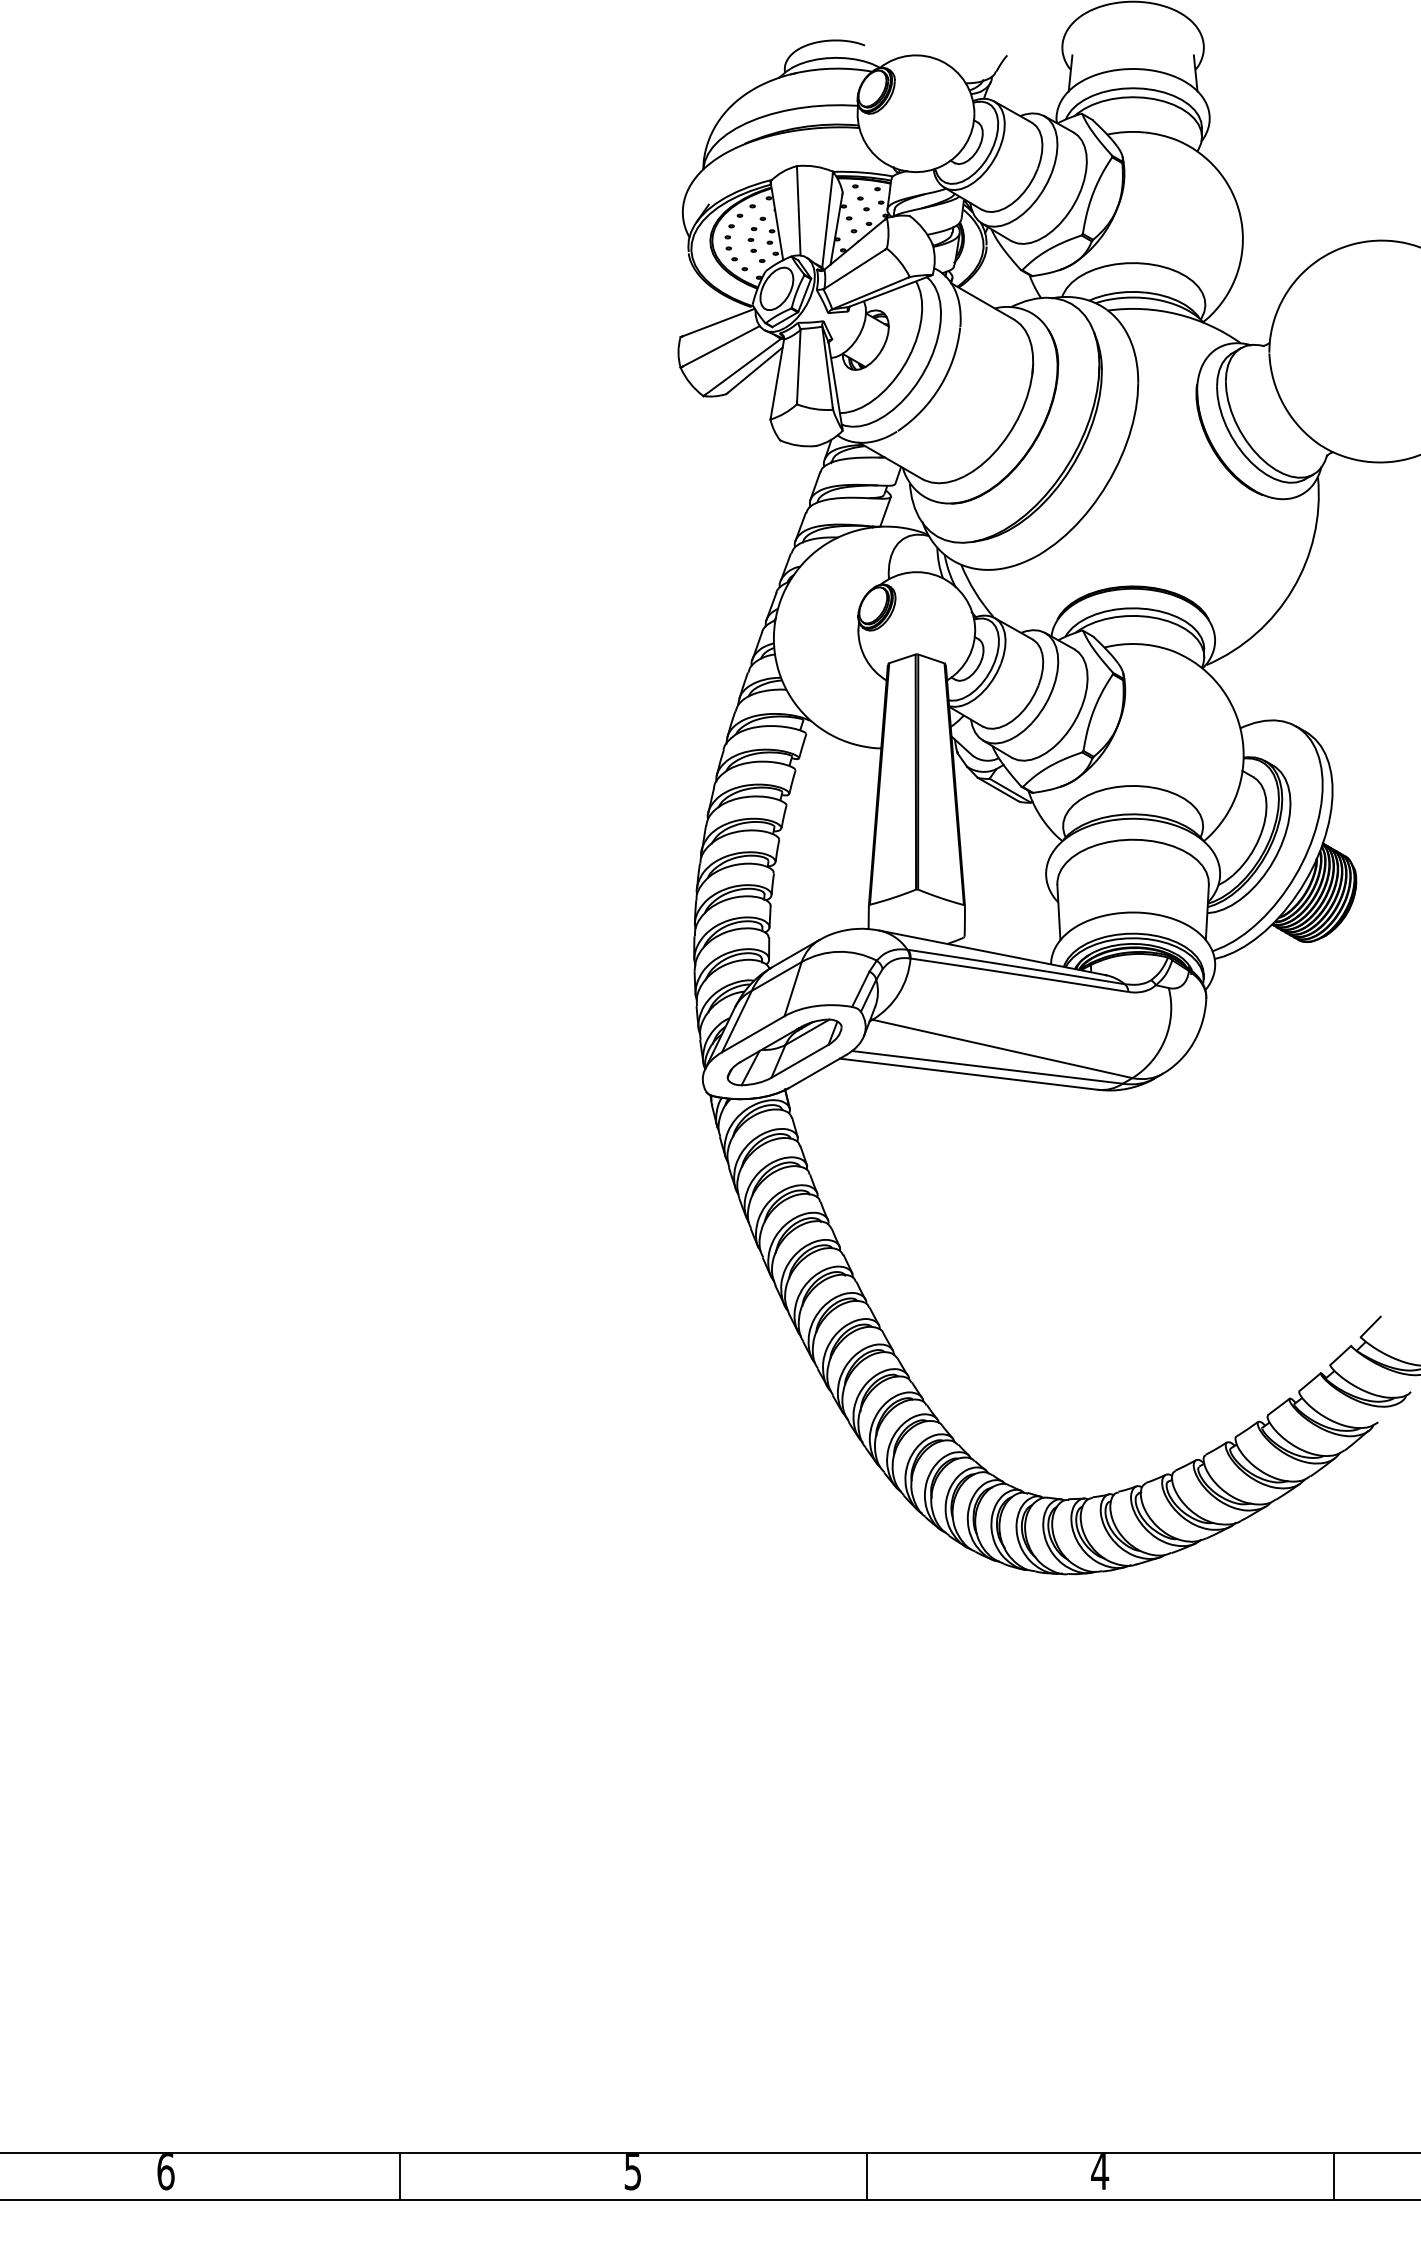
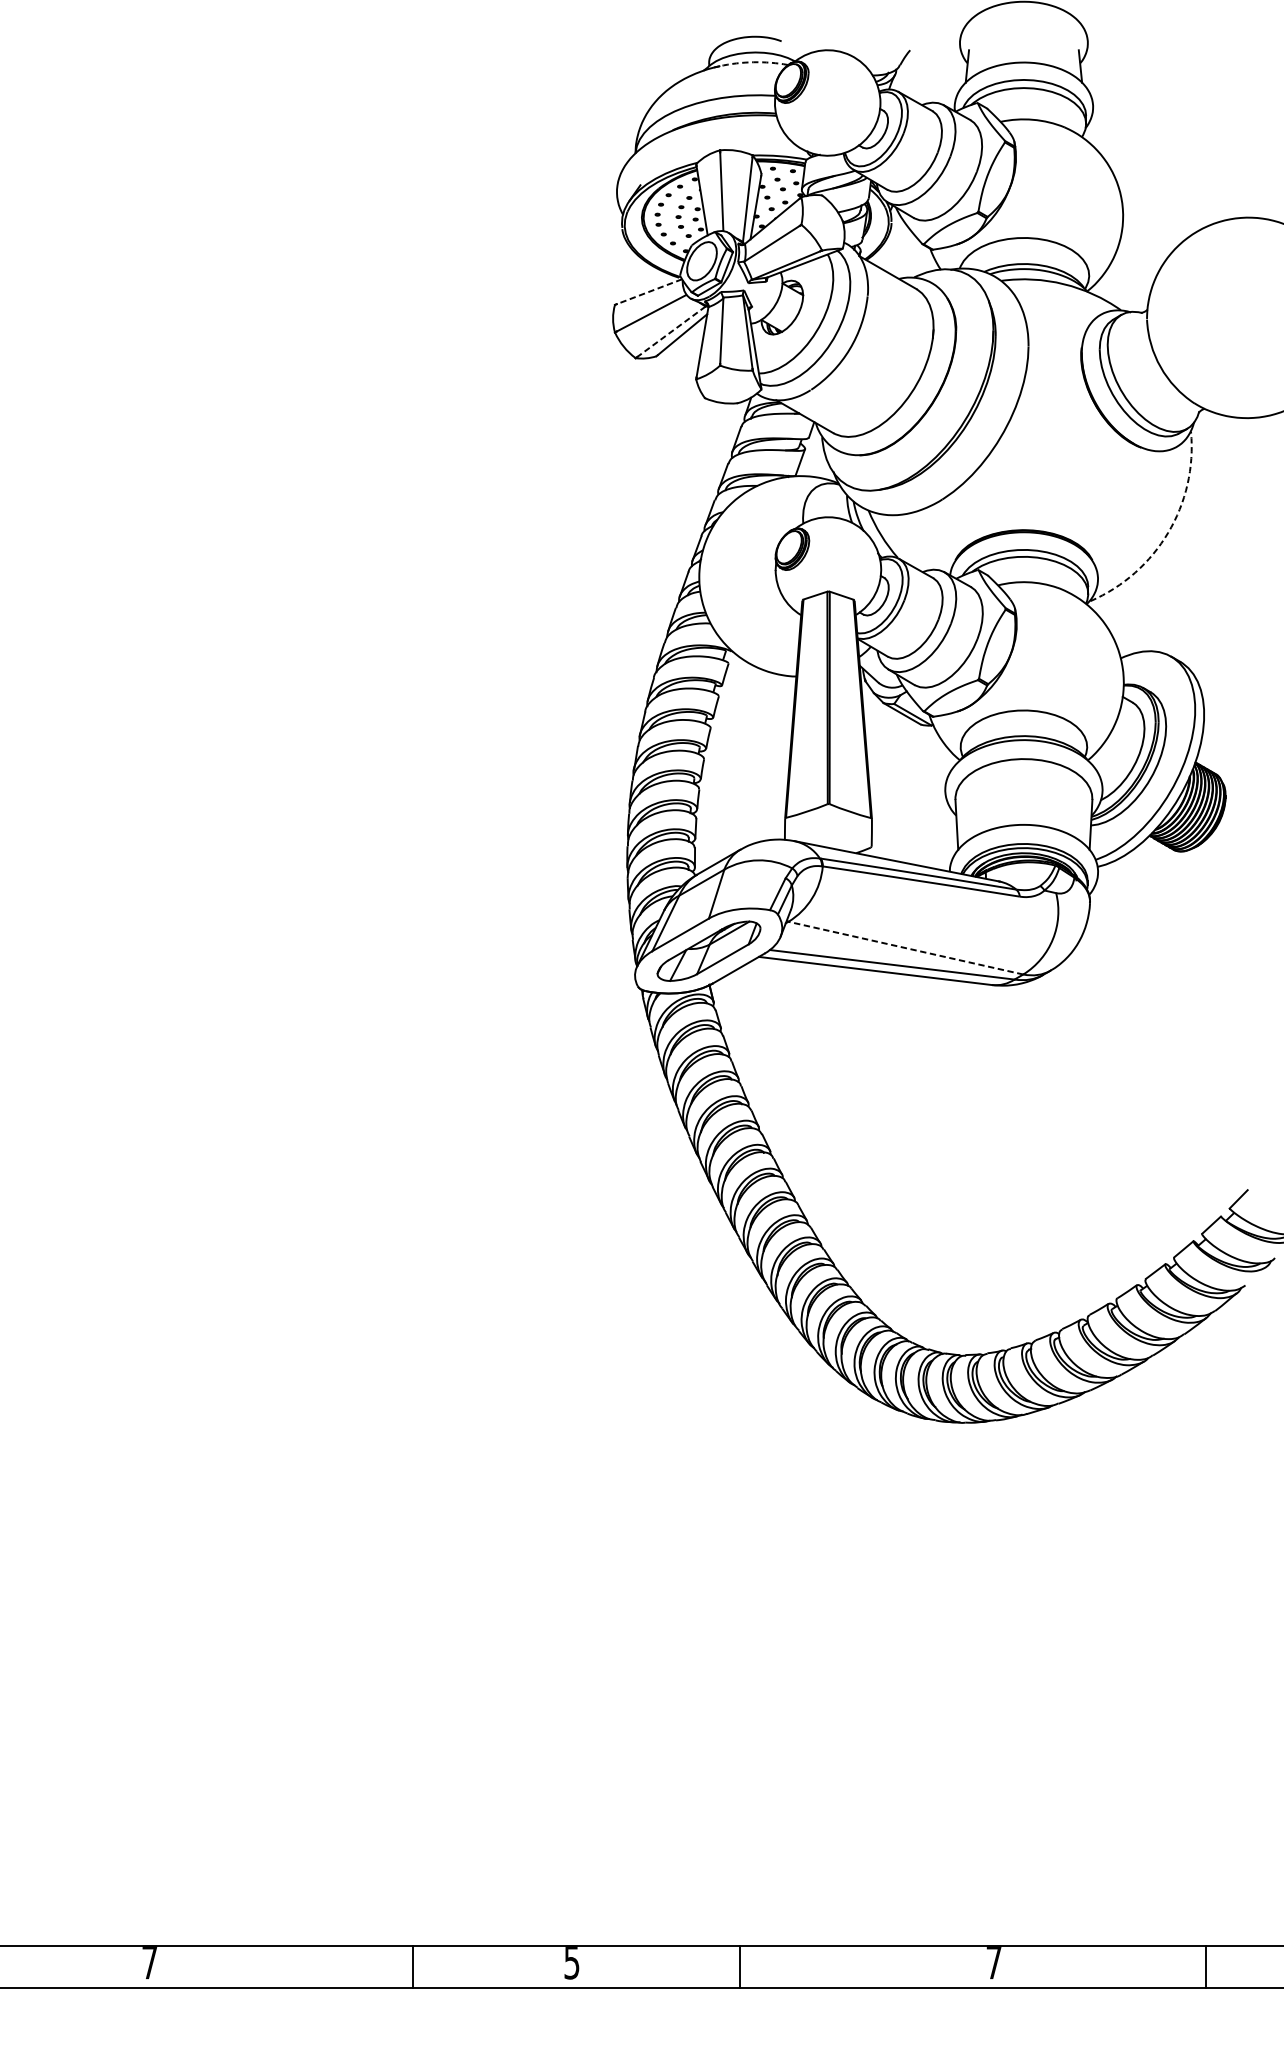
arc: (834, 68) -> (754, 62), solid -> dashed
line: (718, 322) -> (649, 291), solid -> dashed
line: (742, 367) -> (670, 332), solid -> dashed
arc: (1292, 589) -> (1167, 532), solid -> dashed
line: (1002, 1048) -> (905, 947), solid -> dashed
text: (1100, 2171) -> (994, 1962), 4 -> 7
text: (165, 2172) -> (149, 1963), 6 -> 7
line: (399, 2176) -> (412, 1967), moved
line: (867, 2176) -> (740, 1967), moved

